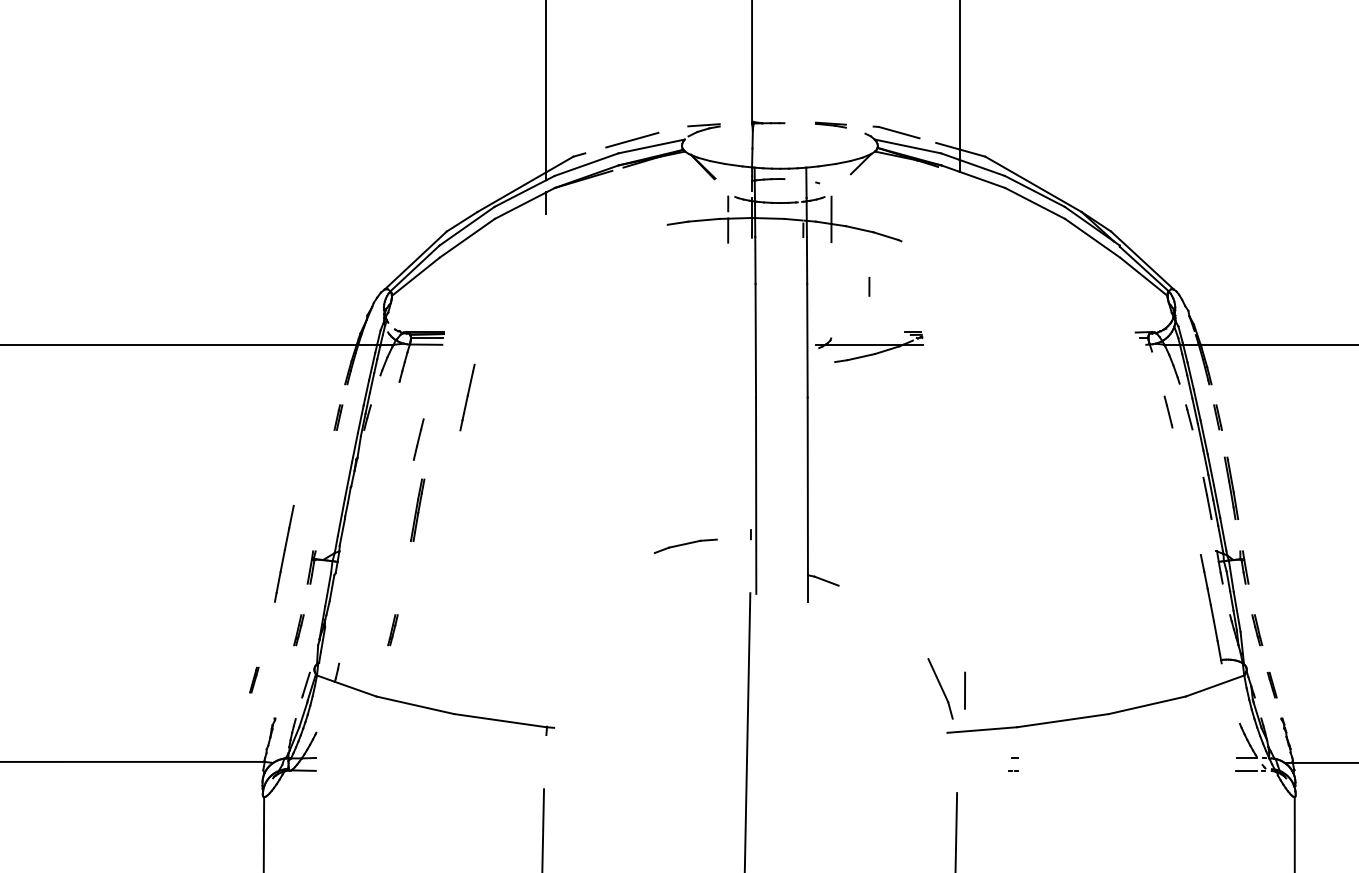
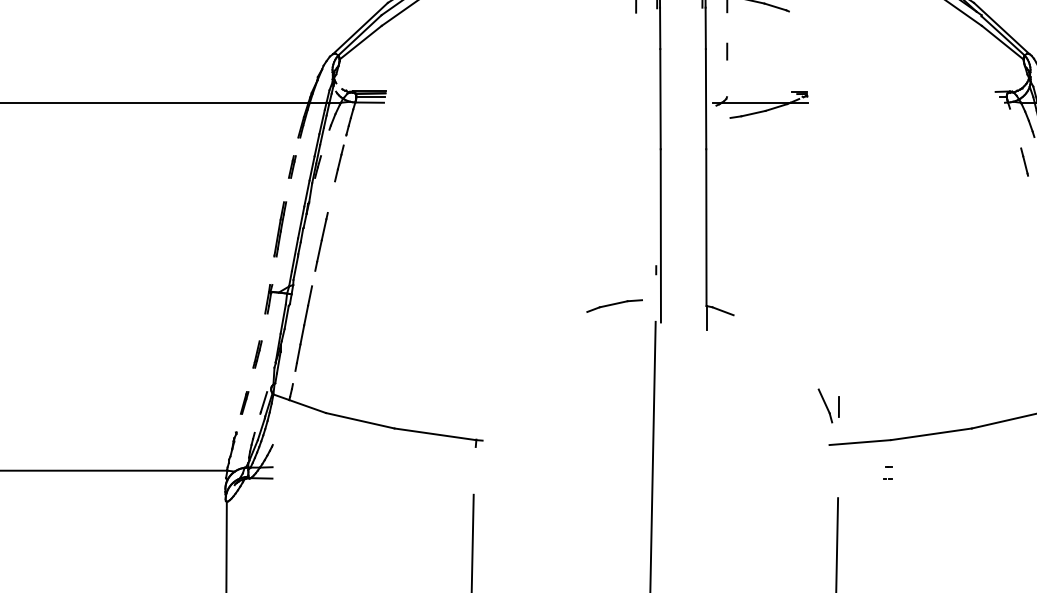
line: (869, 286) -> (727, 51), moved
line: (467, 397) -> (321, 241), moved
line: (418, 439) -> (339, 163), moved
part: (417, 509) -> (280, 228), moved
part: (685, 545) -> (614, 305), moved
line: (284, 553) -> (303, 328), moved
part: (392, 630) -> (340, 354), removed
line: (254, 679) -> (244, 402), moved
part: (946, 687) -> (828, 405), size x0.62

